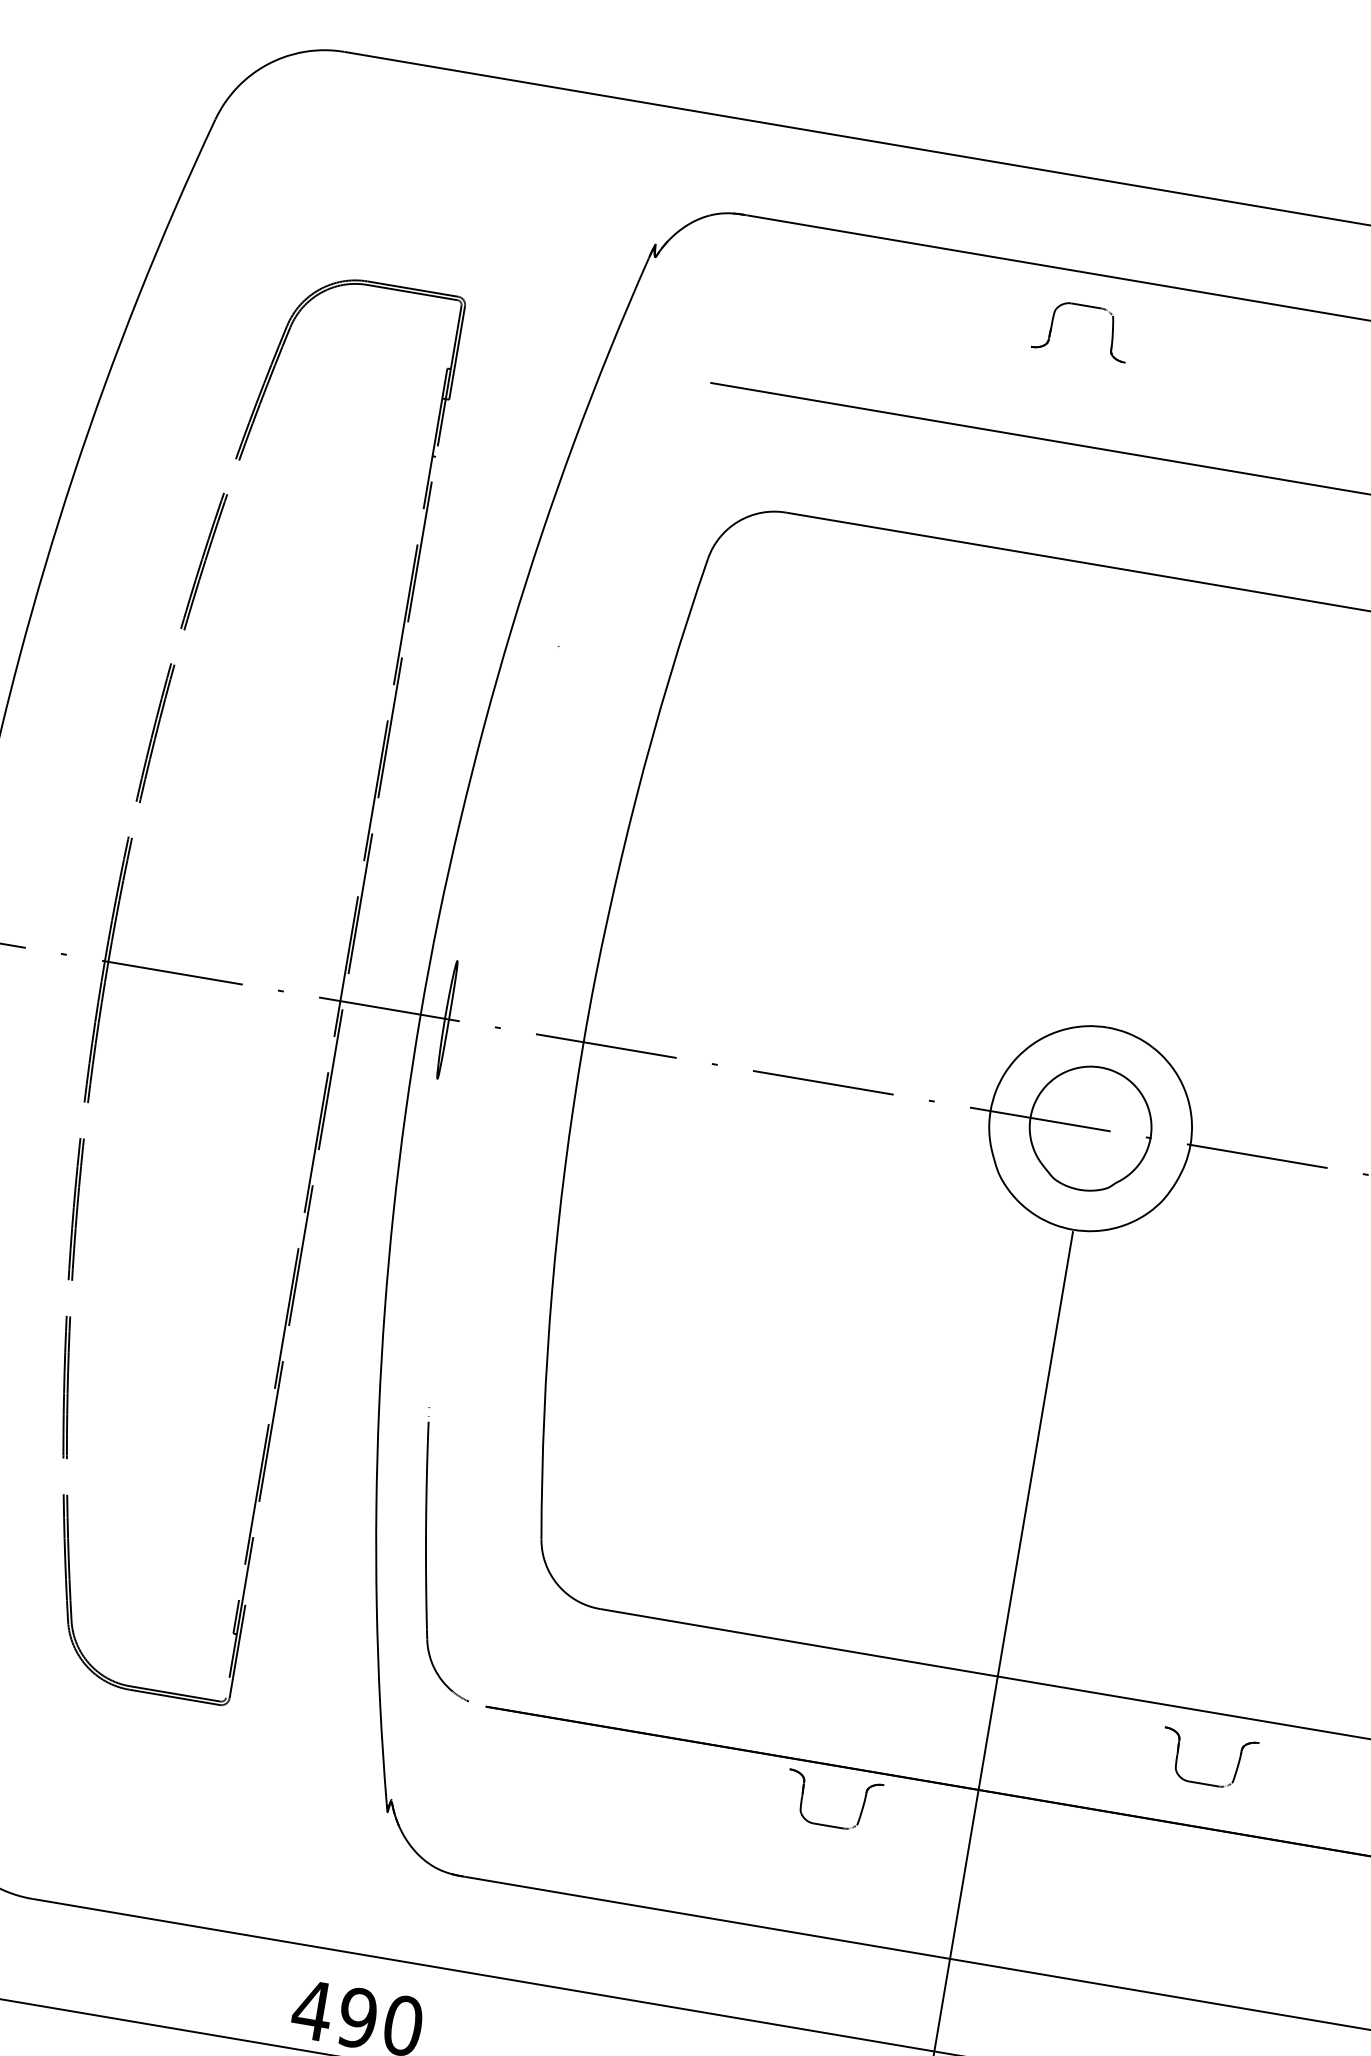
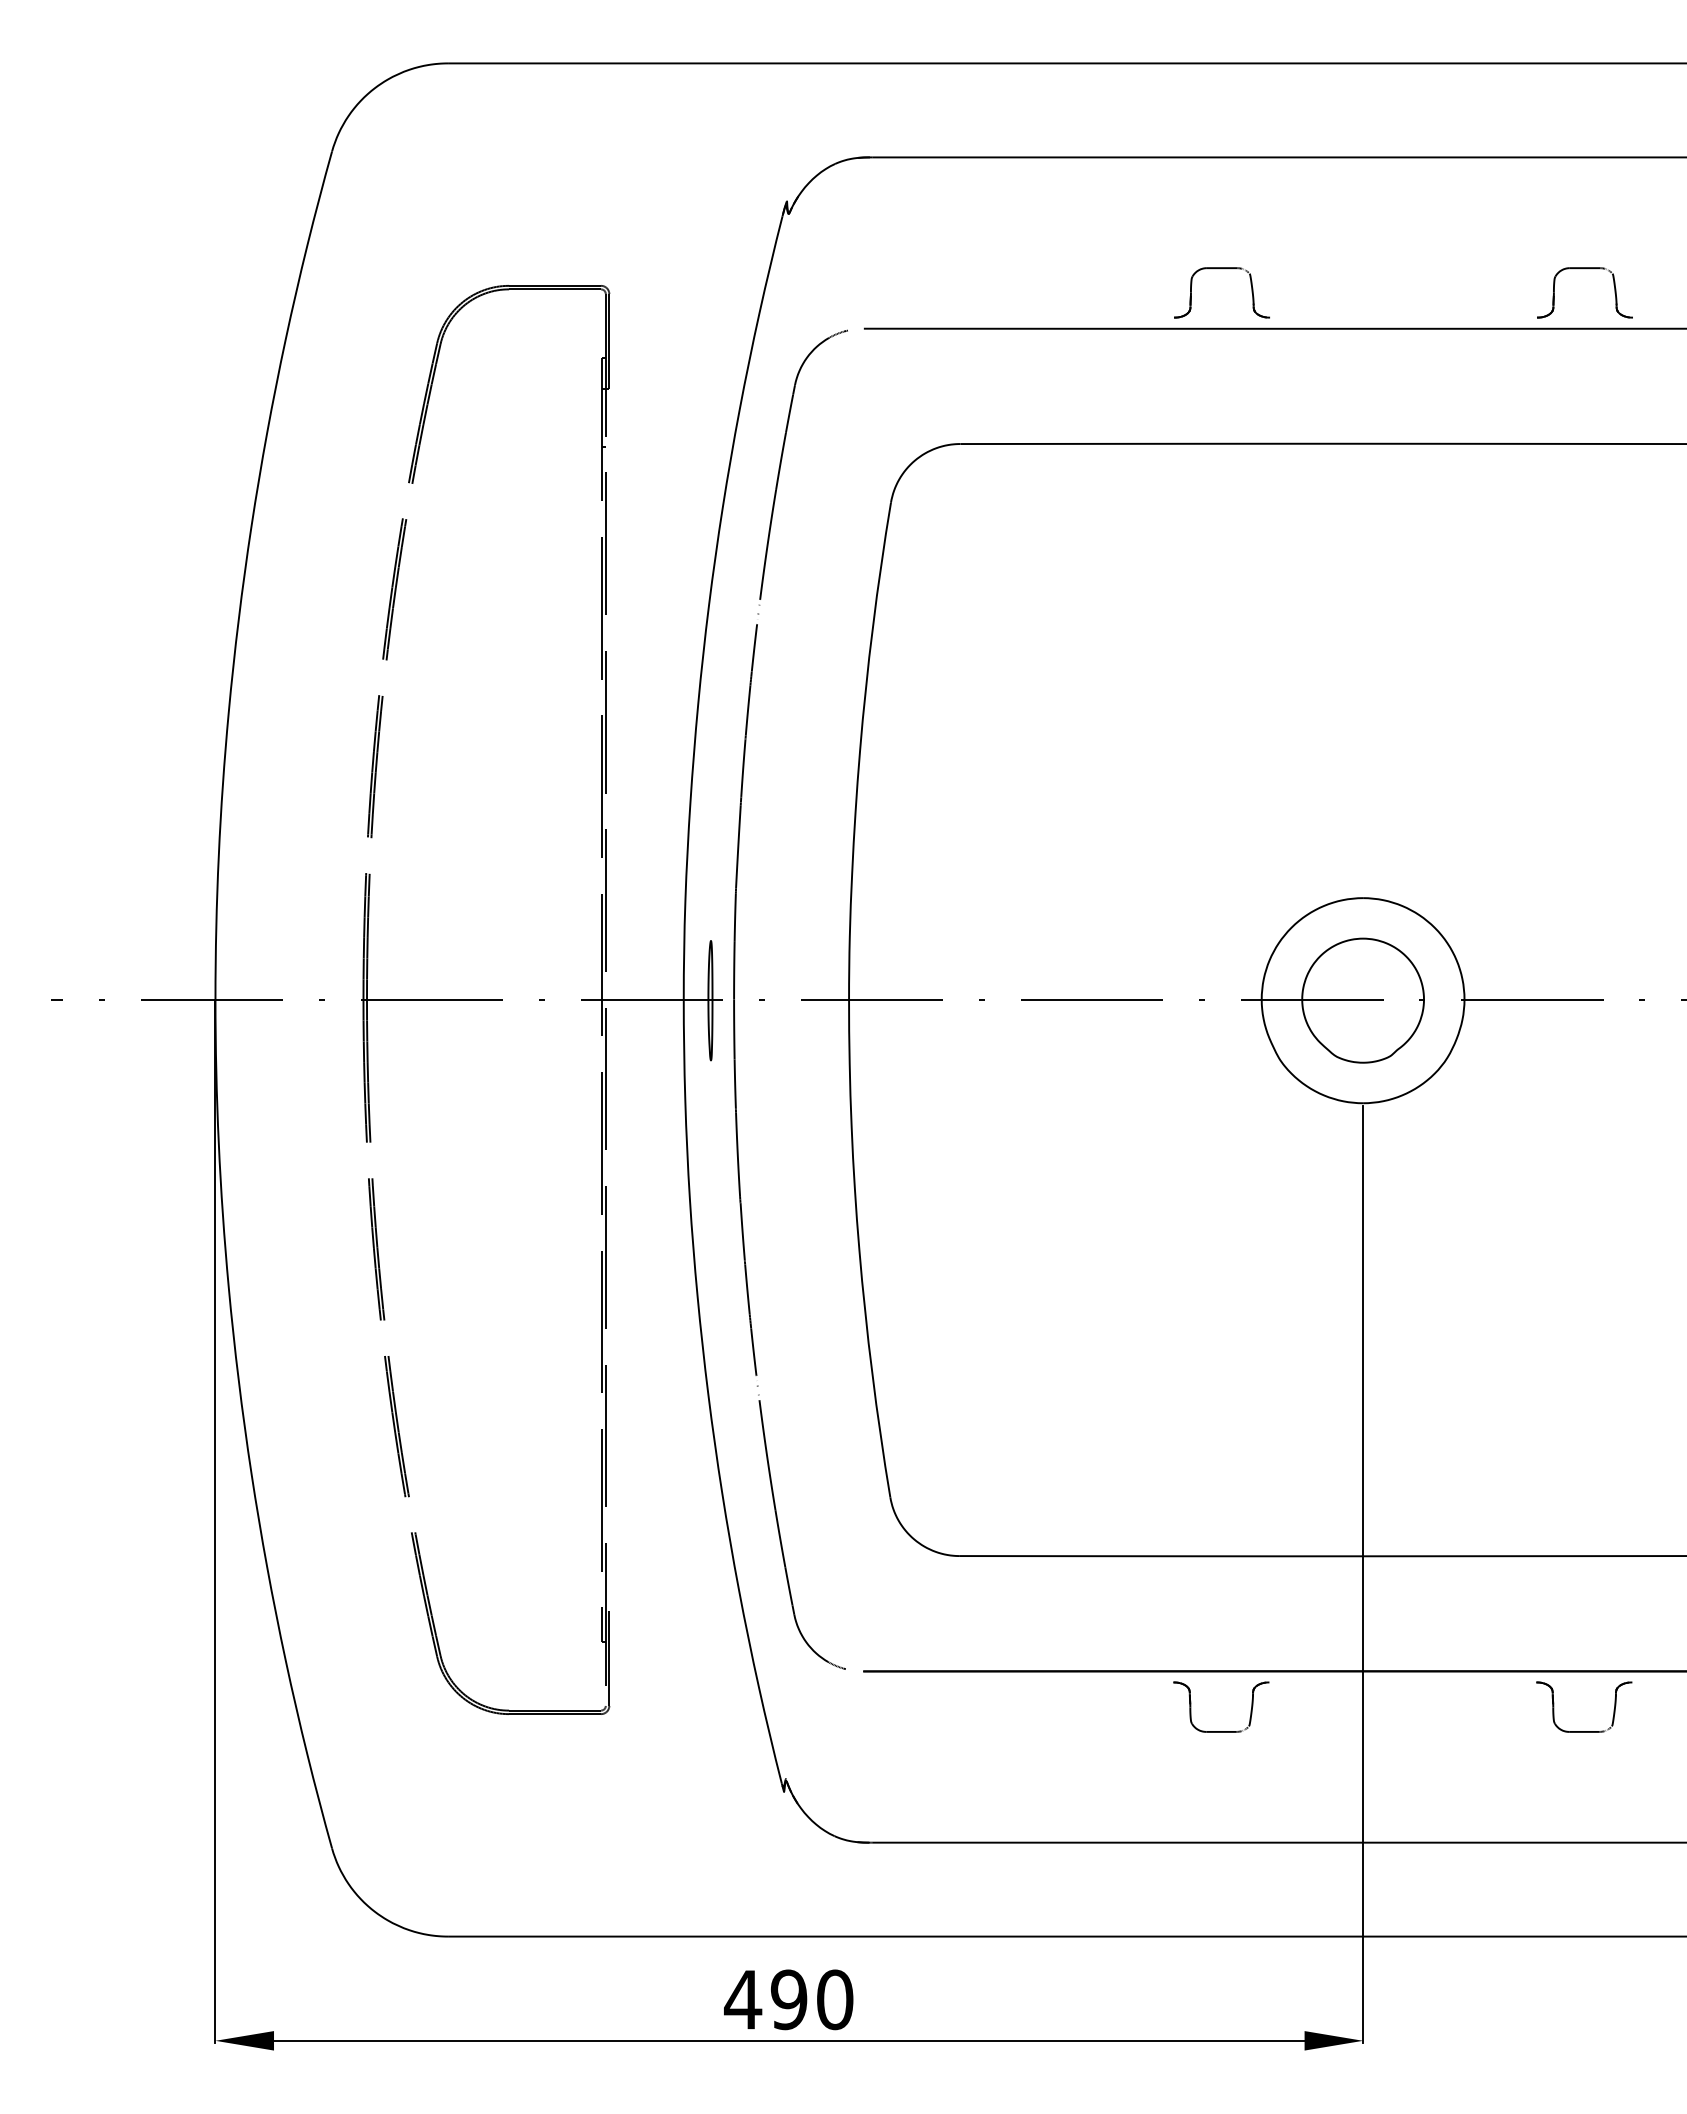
part: (1085, 307) -> (1221, 269), moved
part: (606, 503) -> (781, 465), added
part: (470, 1022) -> (734, 999), added
part: (1204, 1783) -> (1584, 1731), moved

